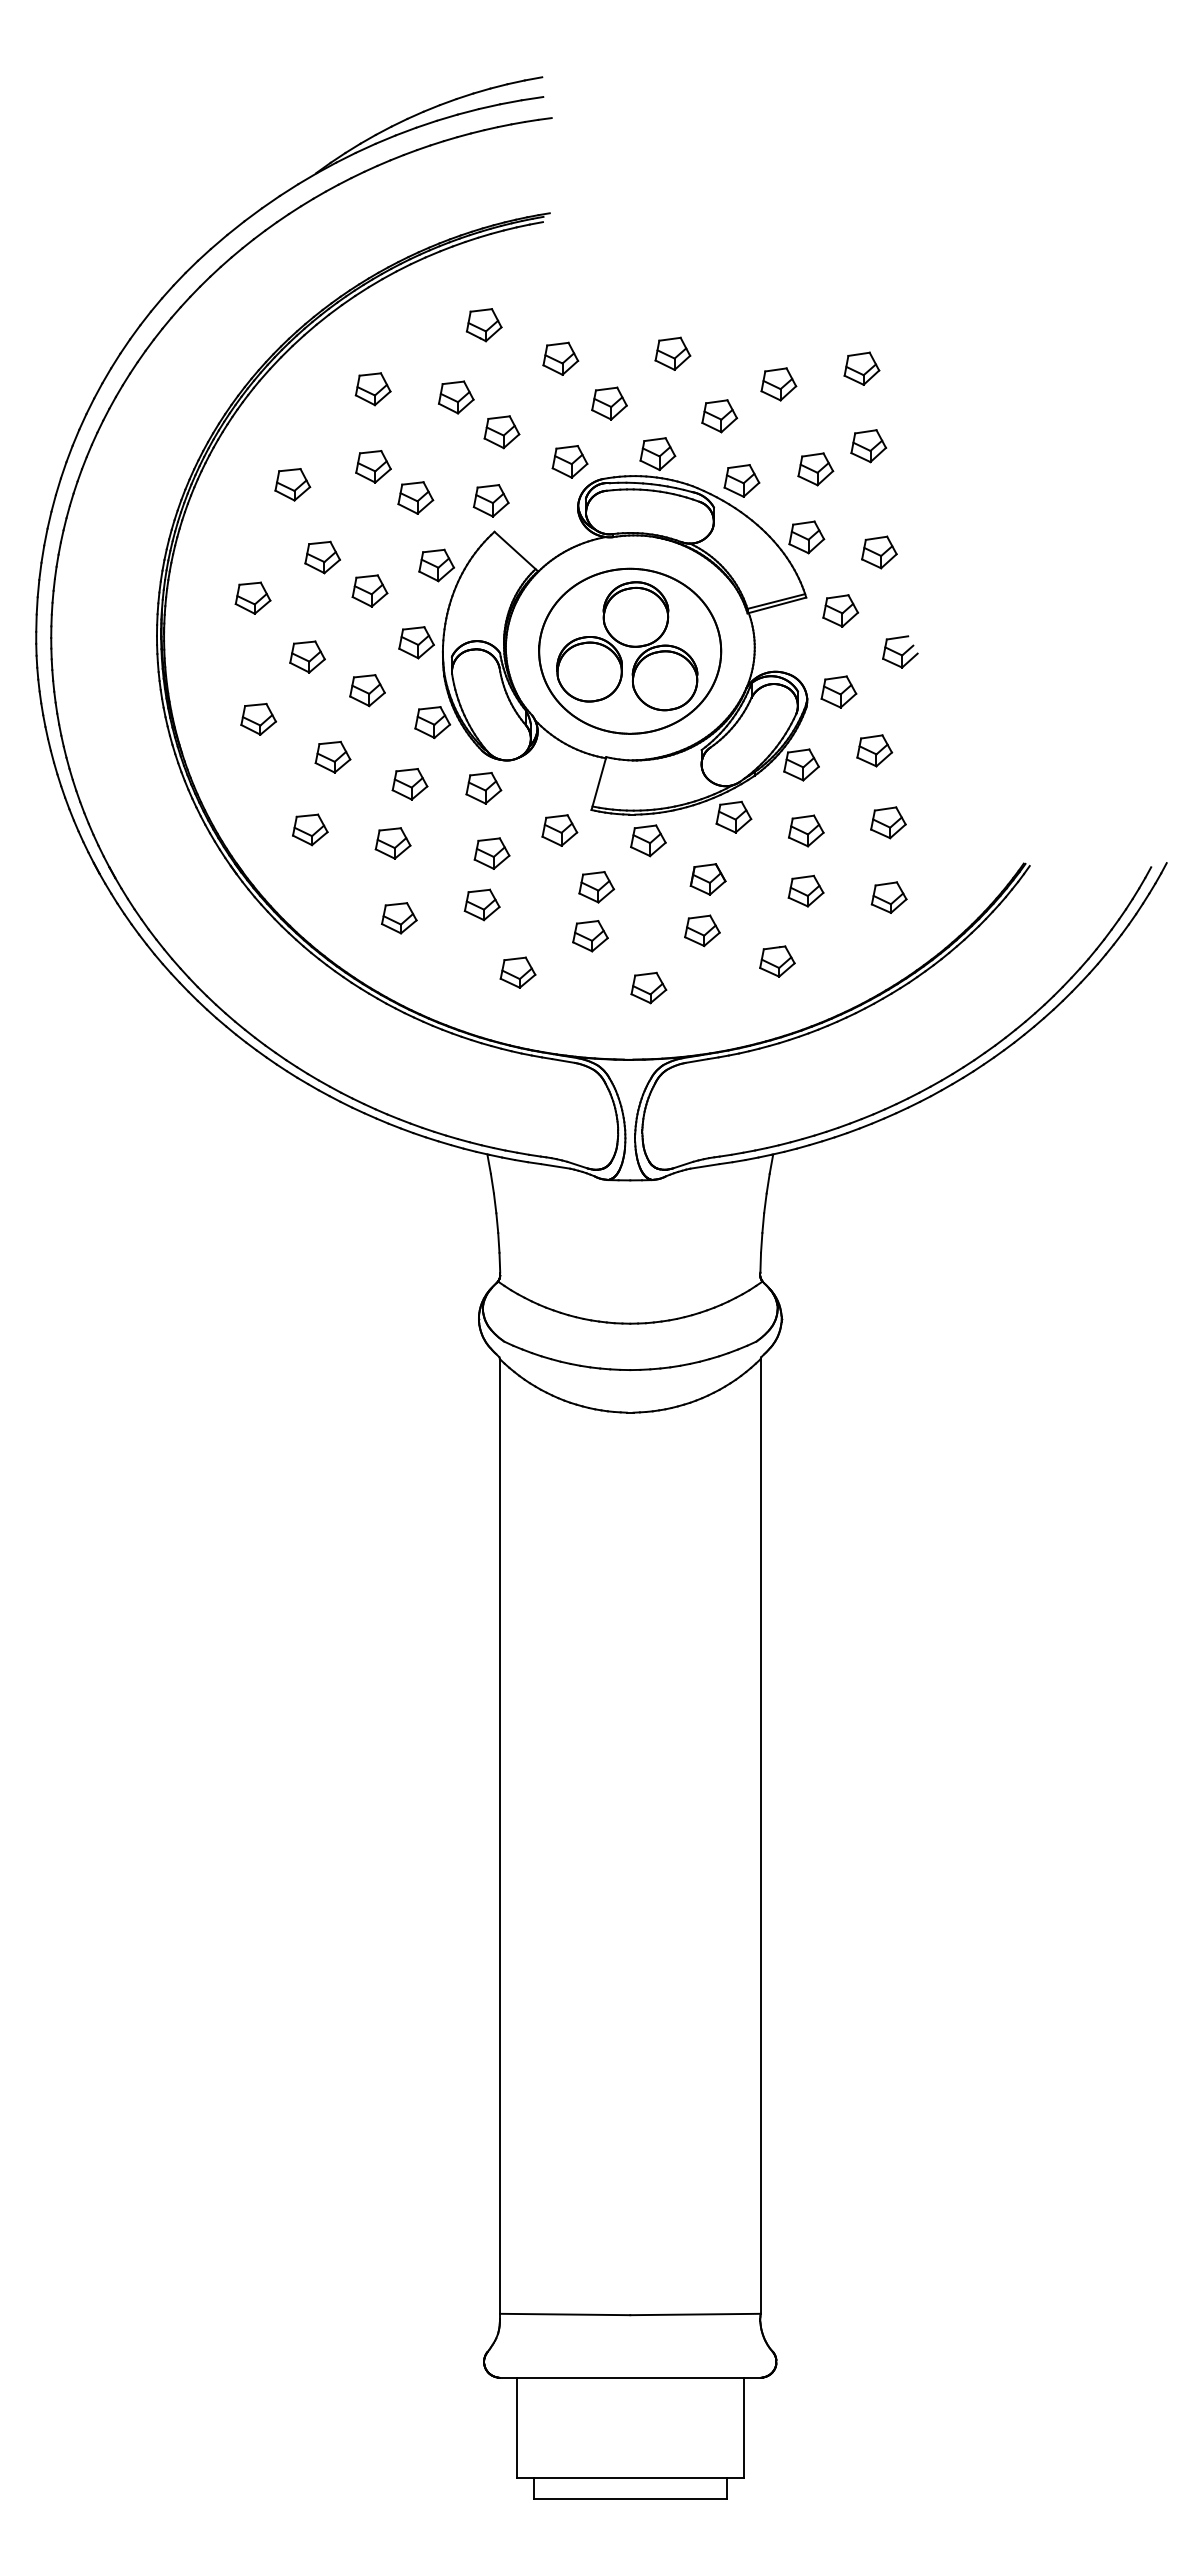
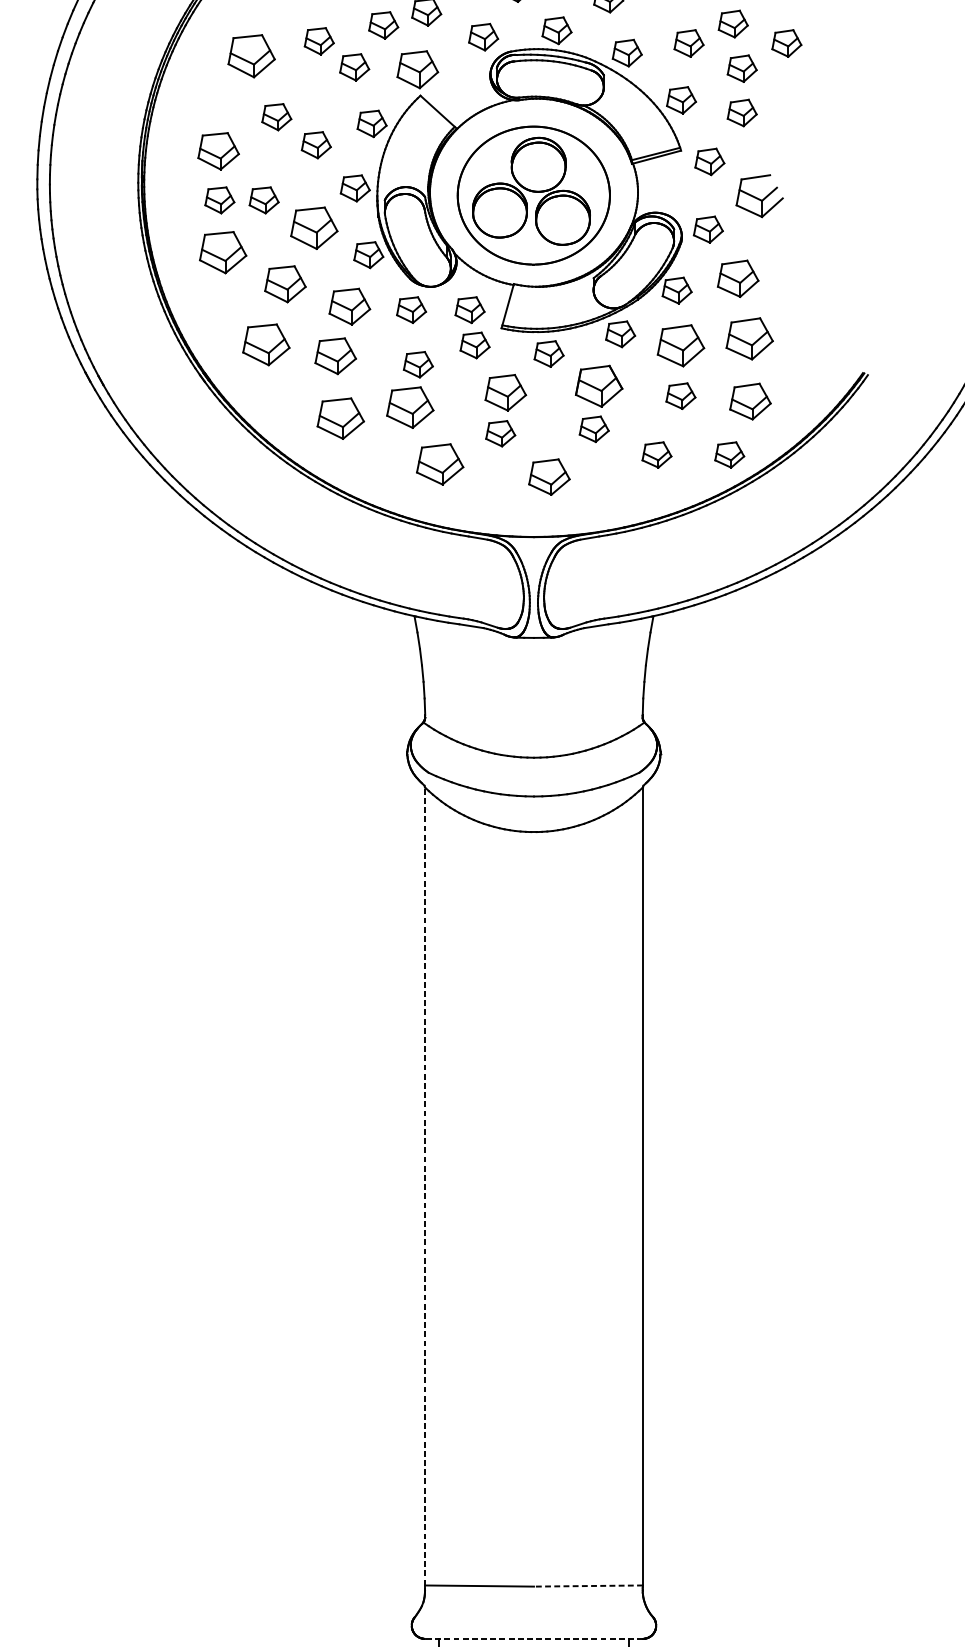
part: (450, 447) -> (383, 25), added
part: (932, 469) -> (786, 43), added
part: (292, 484) -> (251, 56), size x1.6
part: (879, 499) -> (742, 68), added
part: (490, 500) -> (417, 69), size x1.4
part: (252, 597) -> (218, 150), size x1.4
part: (900, 651) -> (759, 195), size x1.6
part: (254, 656) -> (219, 199), added
part: (367, 690) -> (314, 228), size x1.6
part: (258, 718) -> (223, 251), size x1.6
part: (874, 750) -> (738, 278), size x1.4
part: (332, 756) -> (285, 283), size x1.4
part: (409, 784) -> (349, 306), size x1.4
part: (553, 788) -> (469, 310), added
part: (888, 822) -> (749, 338), size x1.6
part: (310, 829) -> (266, 344), size x1.6
part: (806, 830) -> (681, 345), size x1.6
part: (392, 843) -> (335, 356), size x1.4
part: (707, 879) -> (598, 386), size x1.6
part: (596, 887) -> (505, 393), size x1.4
part: (888, 897) -> (749, 401), size x1.4
part: (481, 904) -> (409, 407), size x1.6
part: (399, 918) -> (341, 418), size x1.6
part: (864, 961) -> (729, 454), added
part: (517, 972) -> (439, 464), size x1.6
part: (648, 987) -> (549, 476), size x1.4
line: (500, 1836) -> (425, 1186), solid -> dashed
line: (694, 2314) -> (587, 1586), solid -> dashed
line: (630, 2377) -> (534, 1638), solid -> dashed

